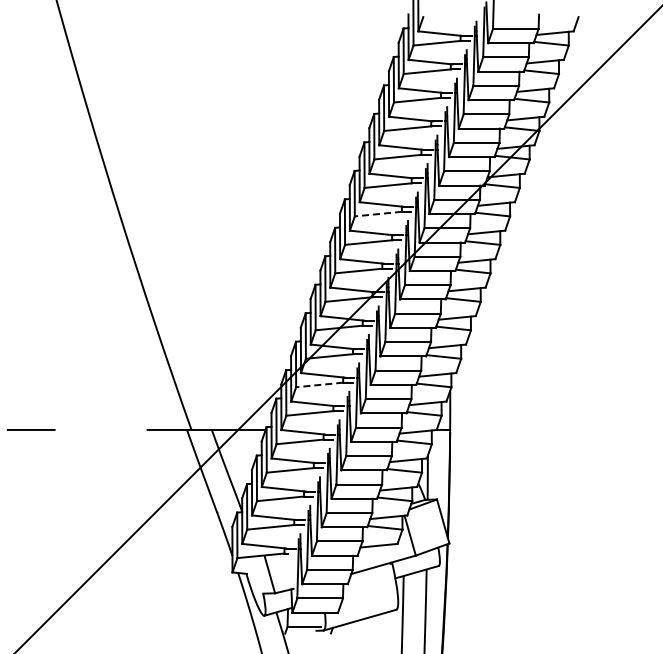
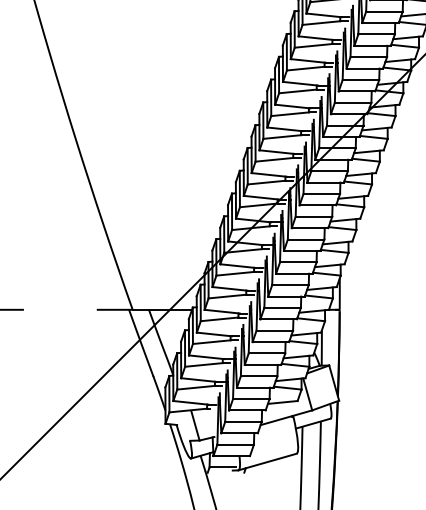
line: (378, 214) -> (282, 137), dashed -> solid
line: (319, 384) -> (235, 273), dashed -> solid

